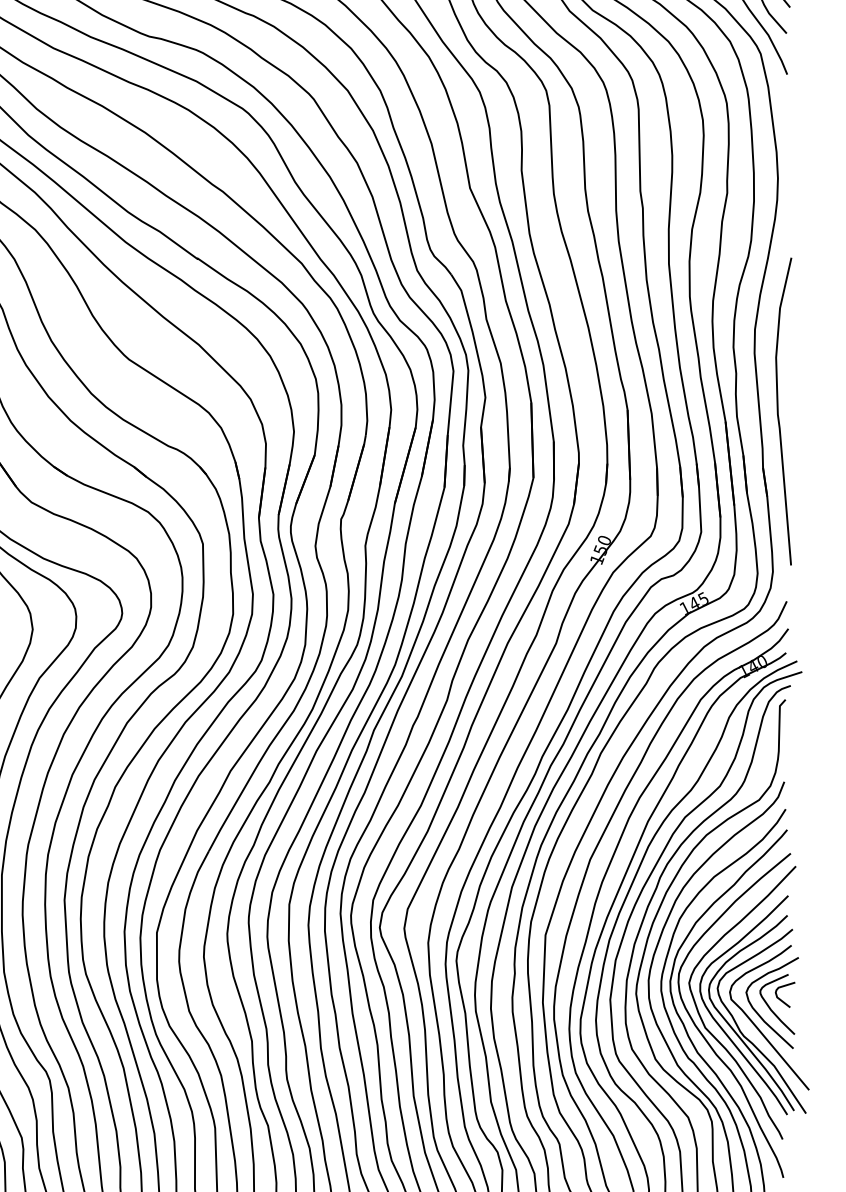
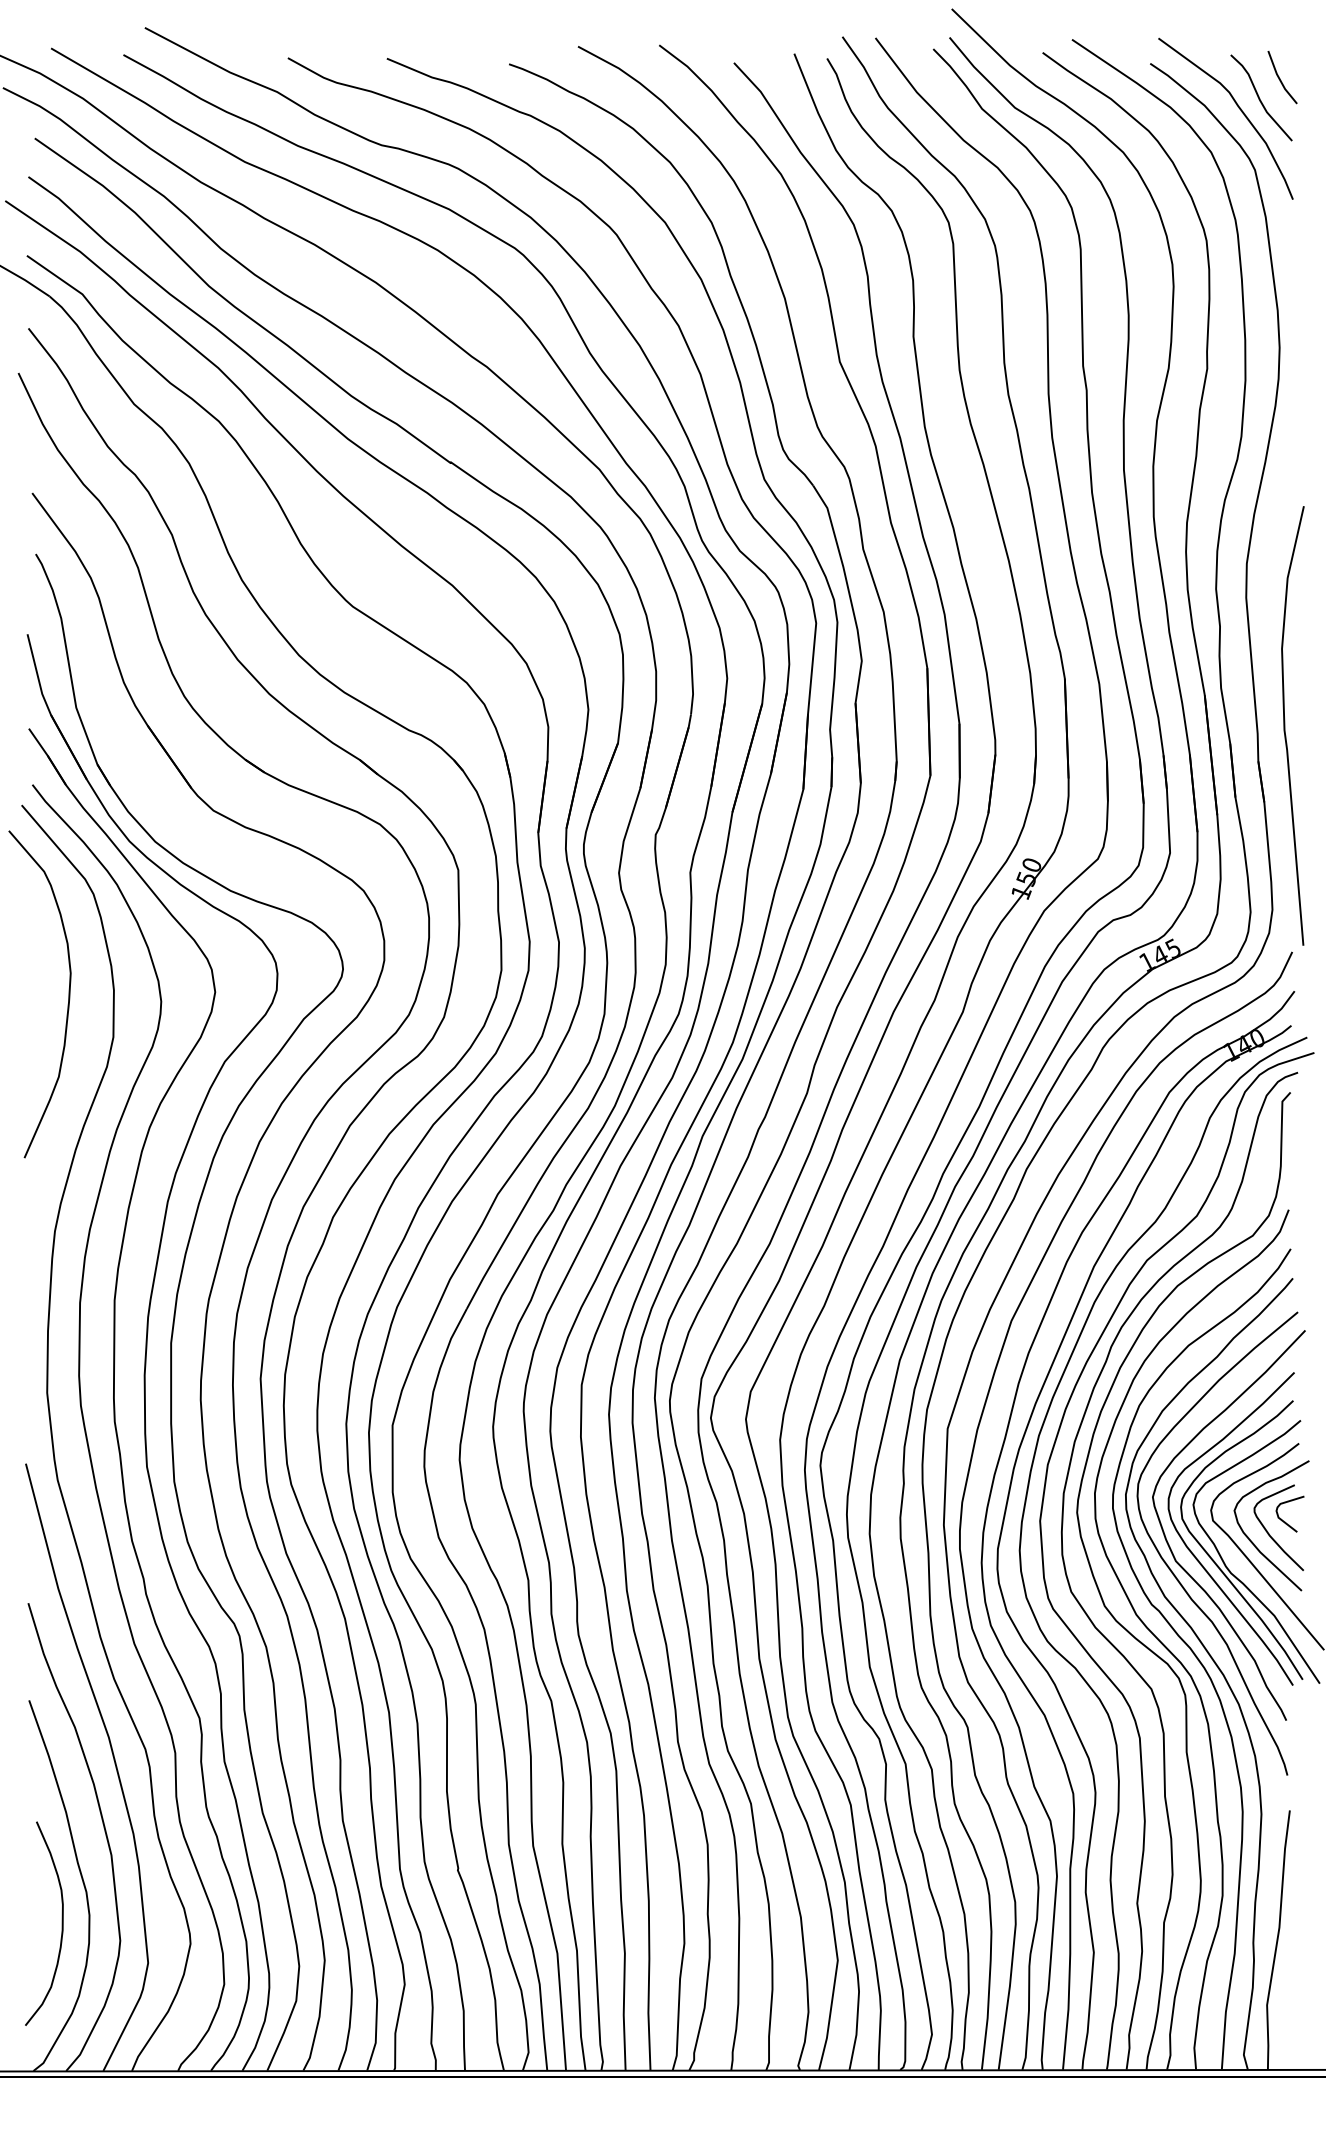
curve: (778, 411) -> (1285, 725), moved

